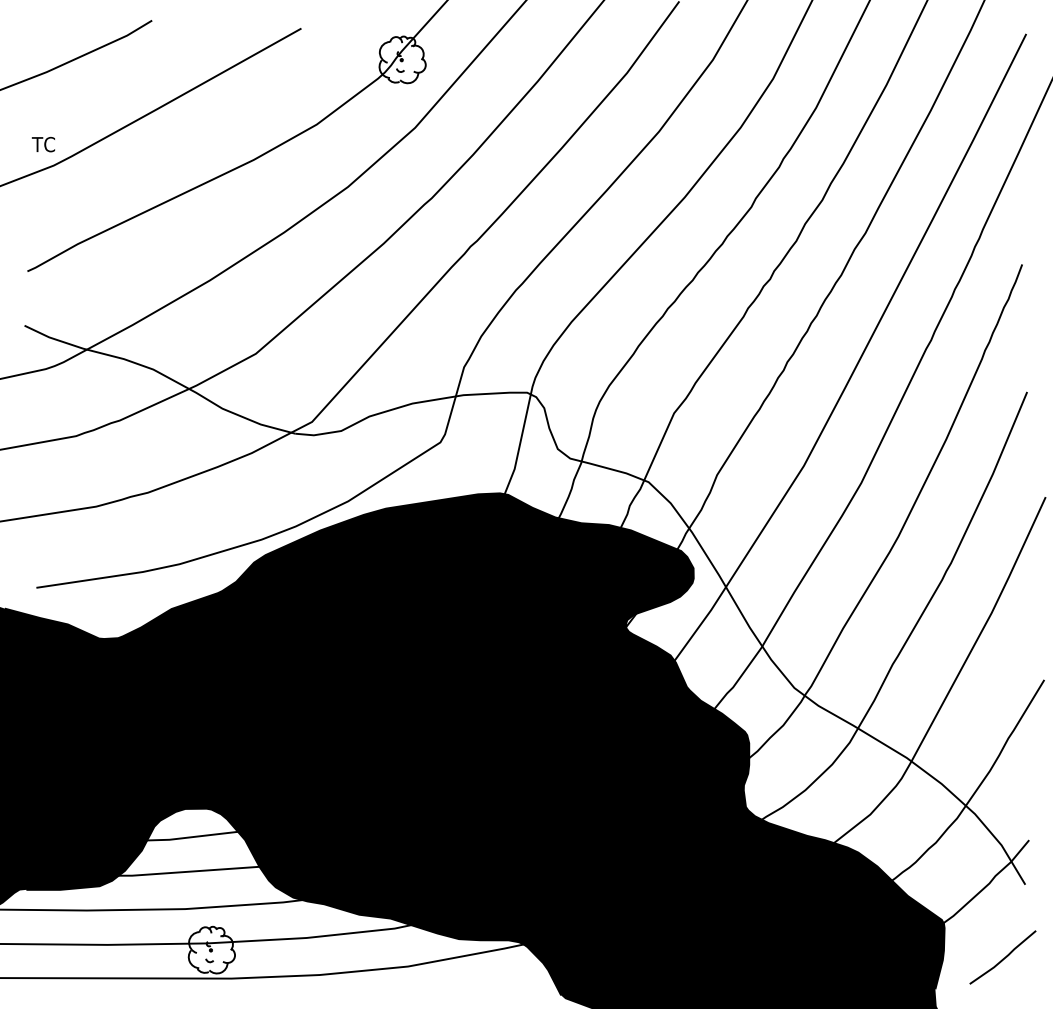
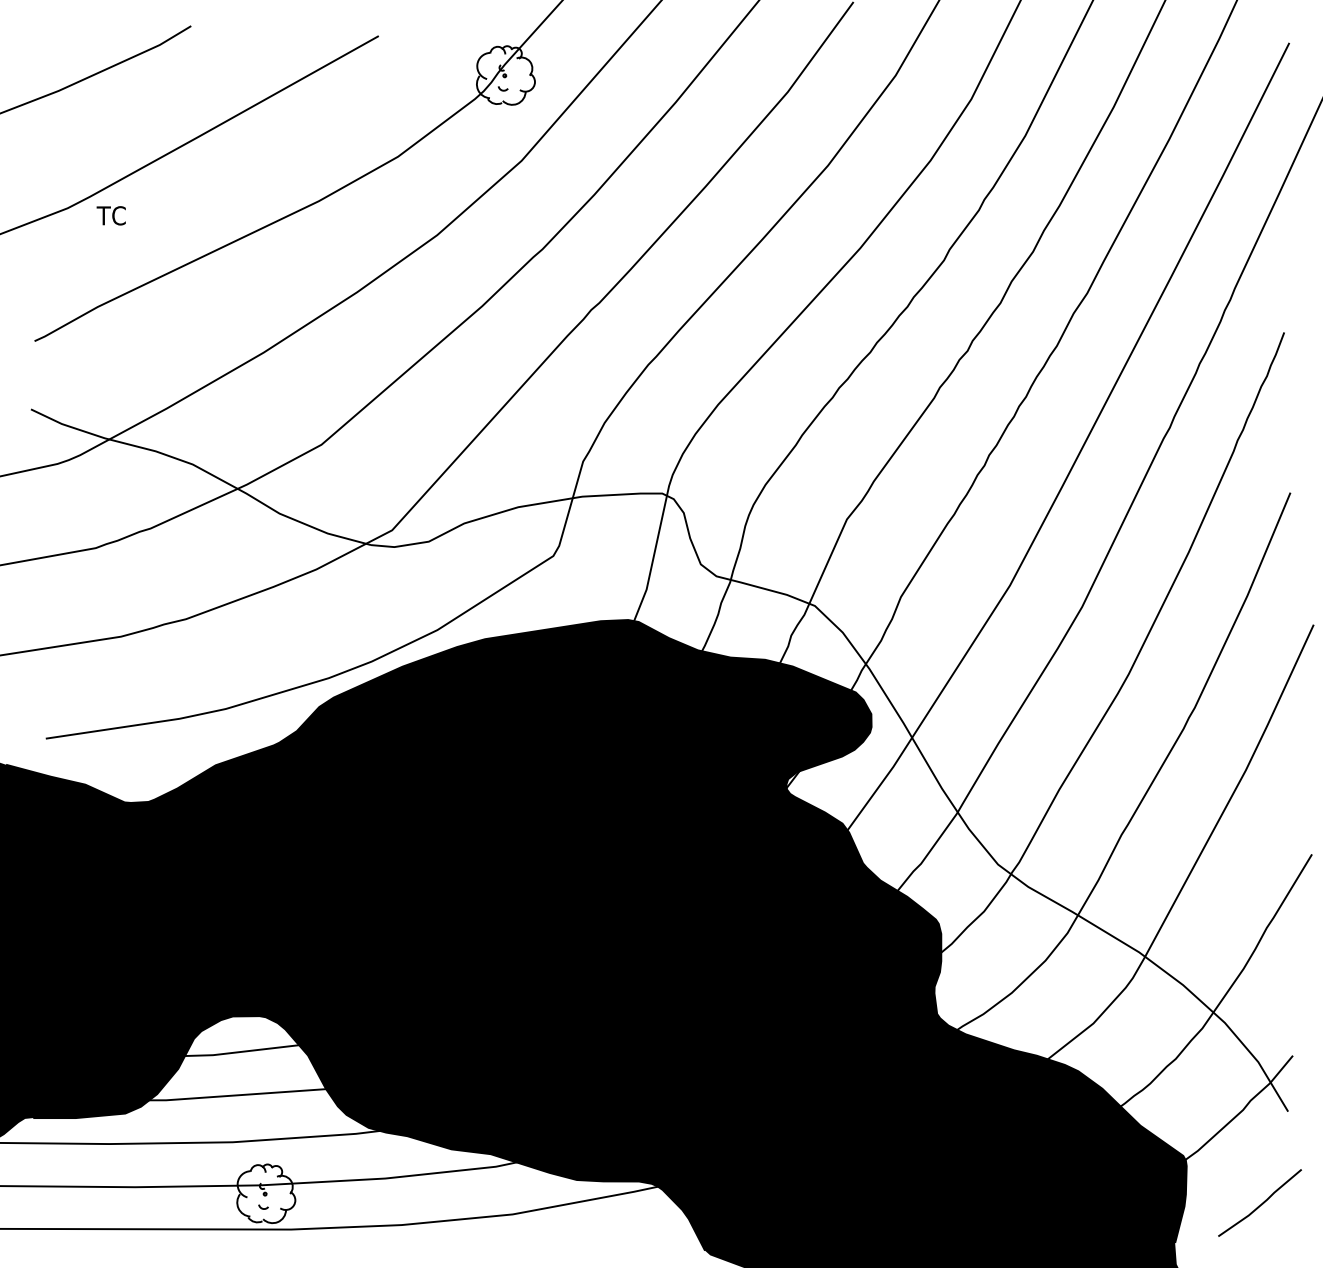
text: (42, 144) -> (110, 215), moved

